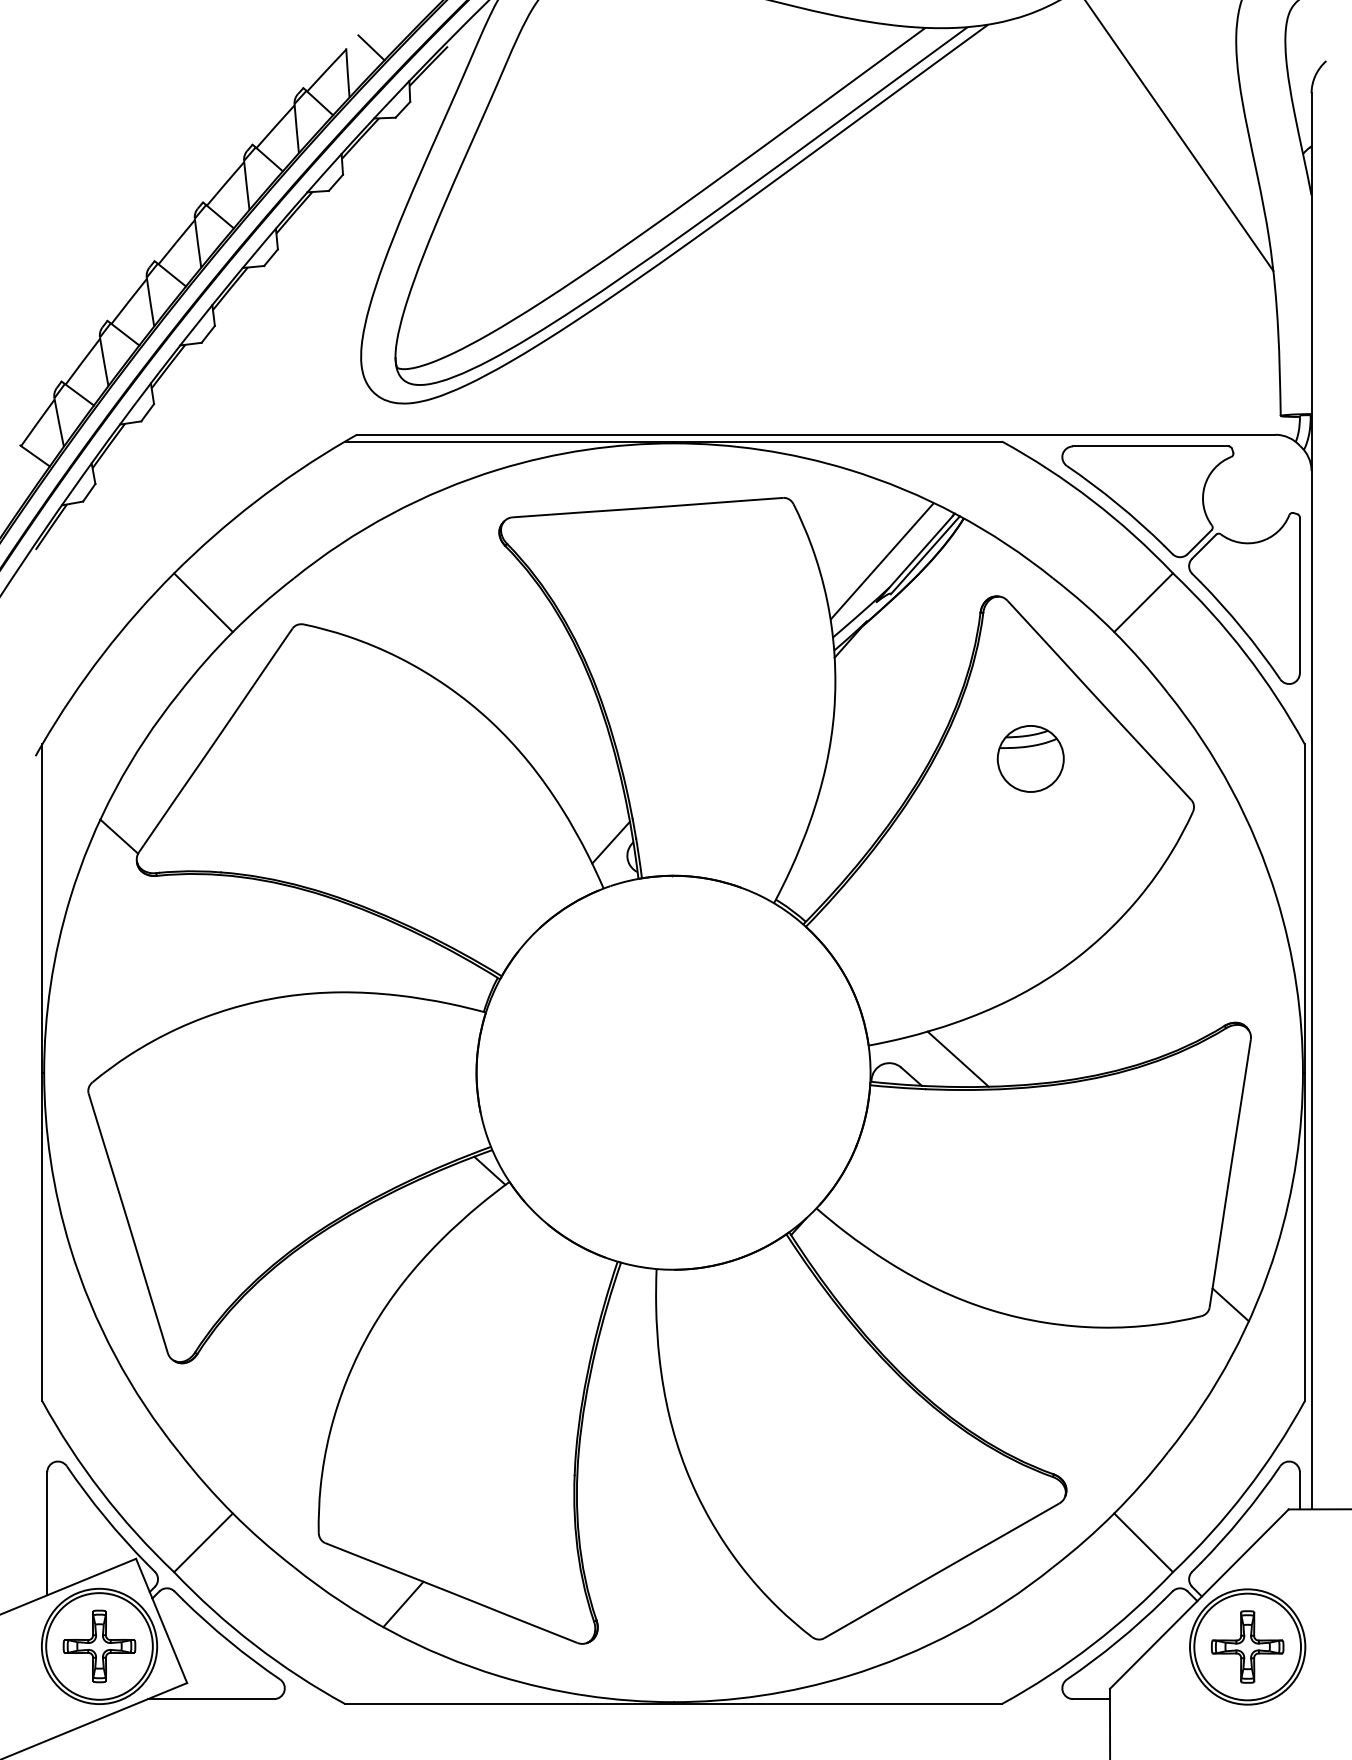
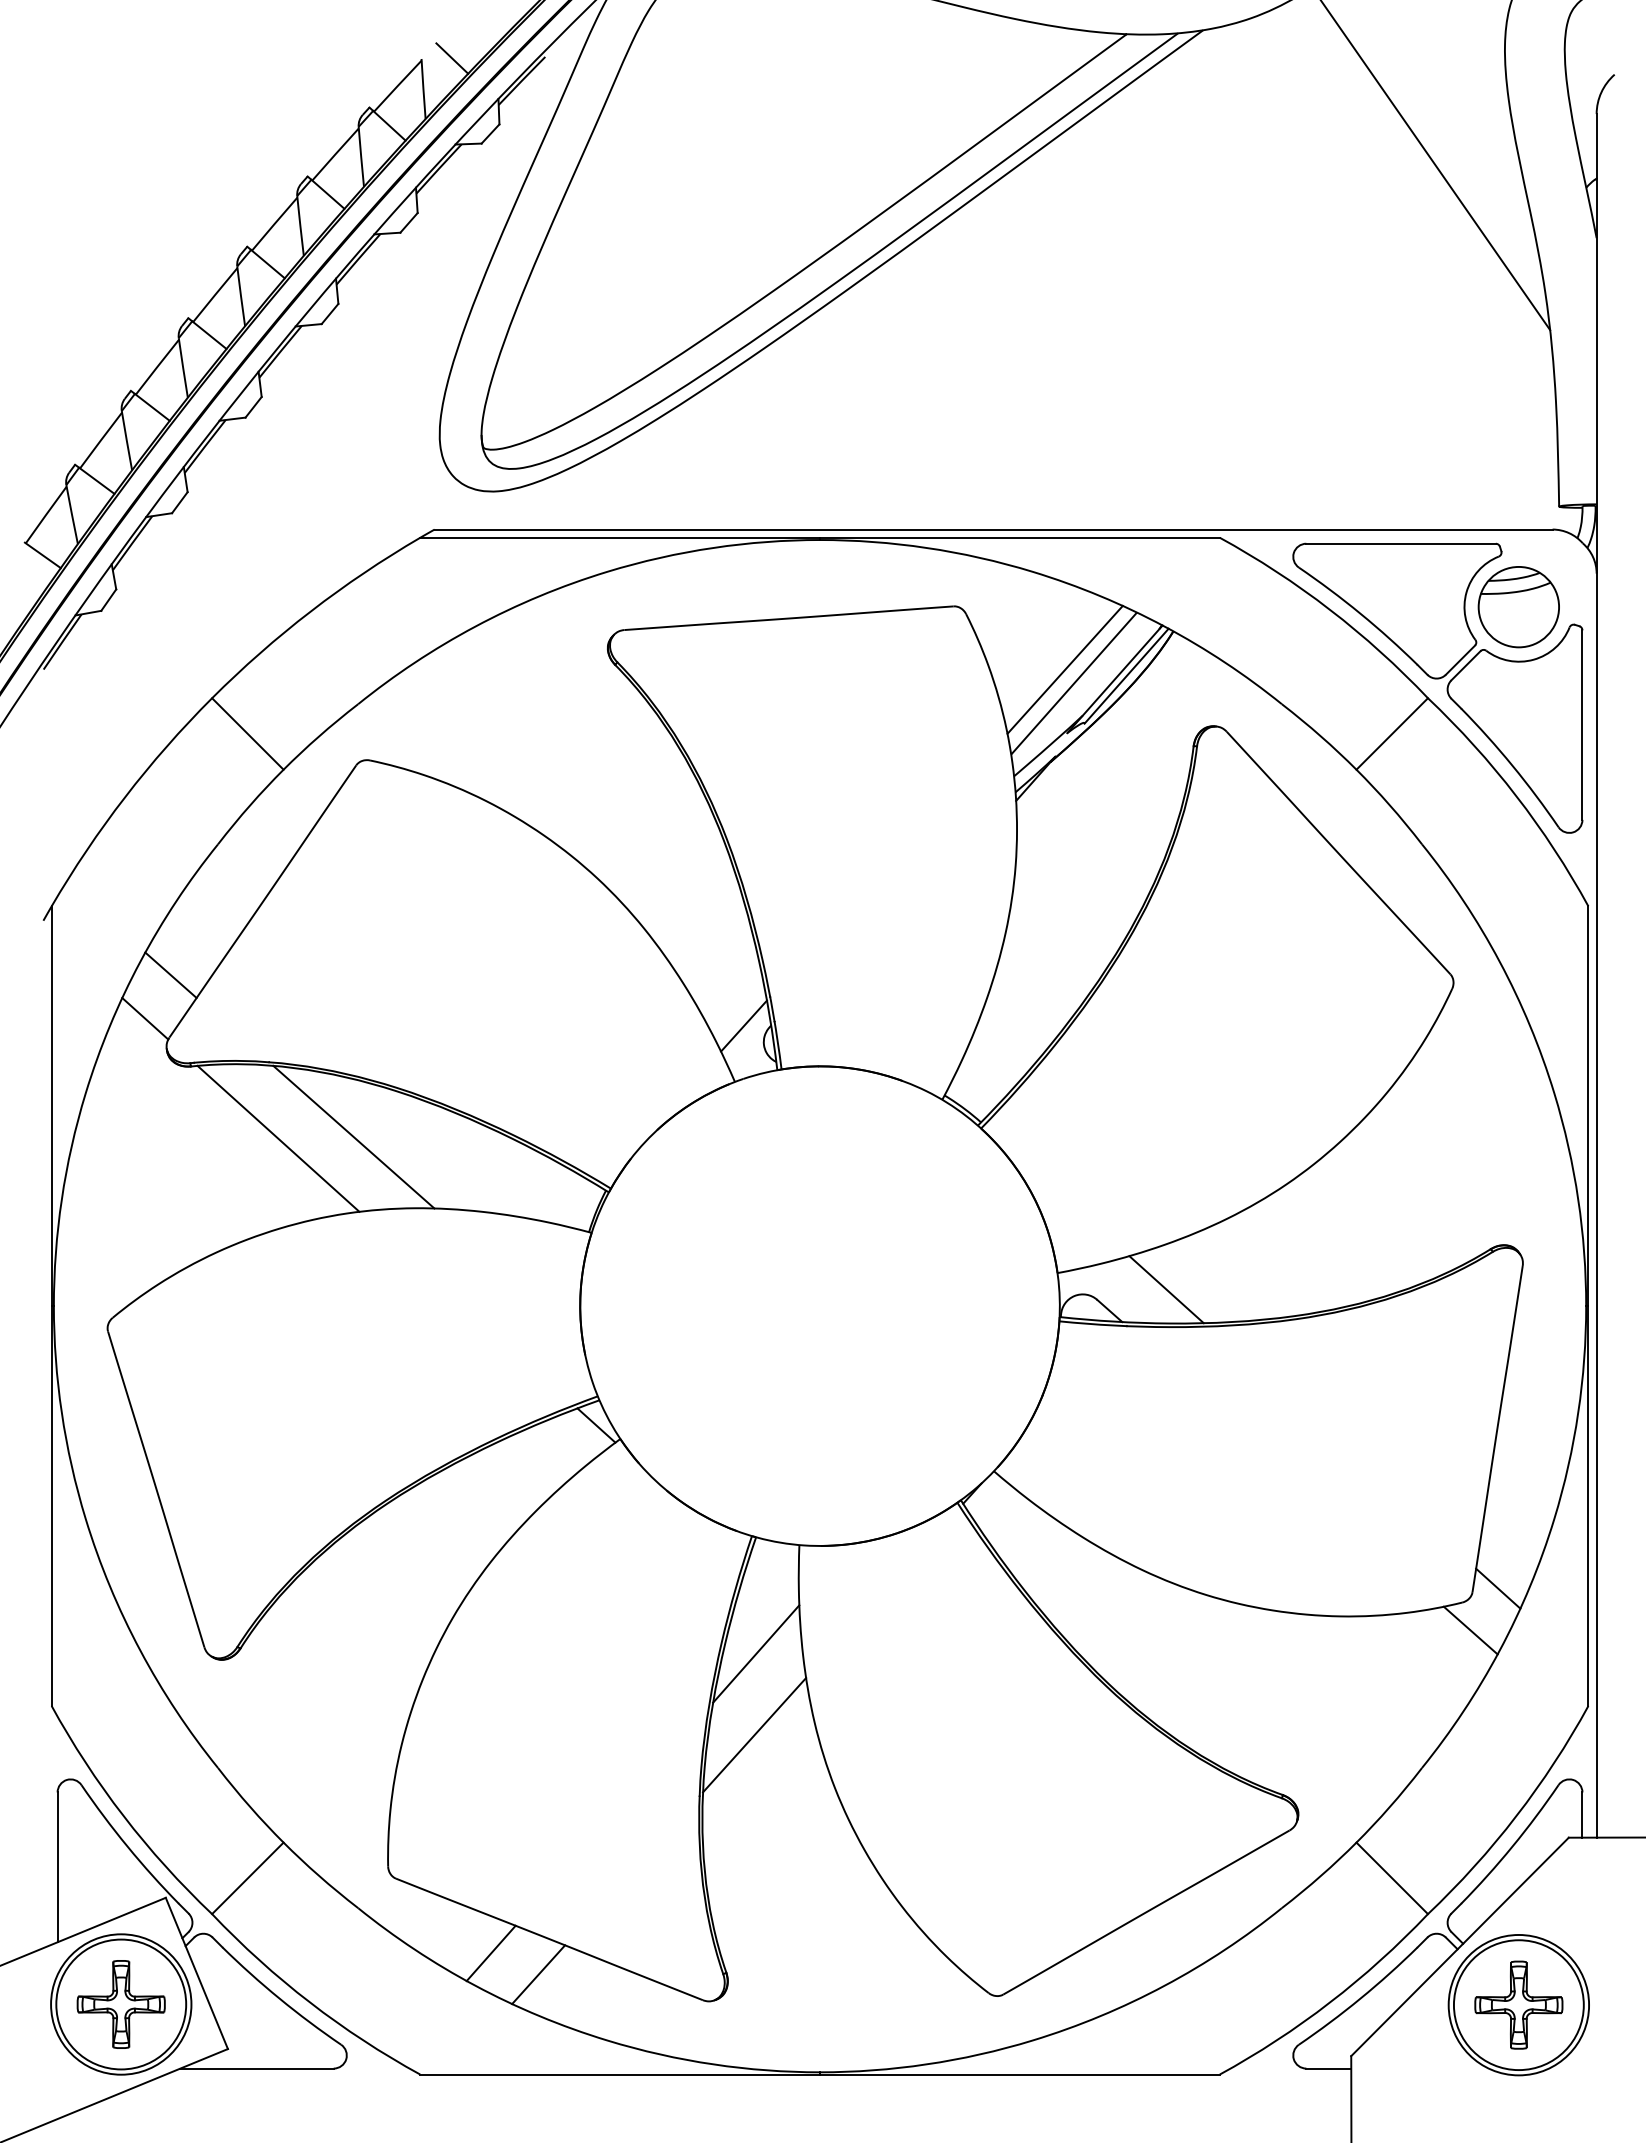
line: (874, 549) -> (1064, 669), added
part: (1030, 759) -> (1518, 607), moved
line: (139, 800) -> (170, 974), added
line: (290, 933) -> (353, 1136), added
line: (228, 935) -> (278, 1138), added
line: (1207, 1339) -> (1470, 1630), added
line: (621, 1358) -> (756, 1653), added
line: (619, 1425) -> (754, 1735), added
line: (442, 1621) -> (538, 1974), added

